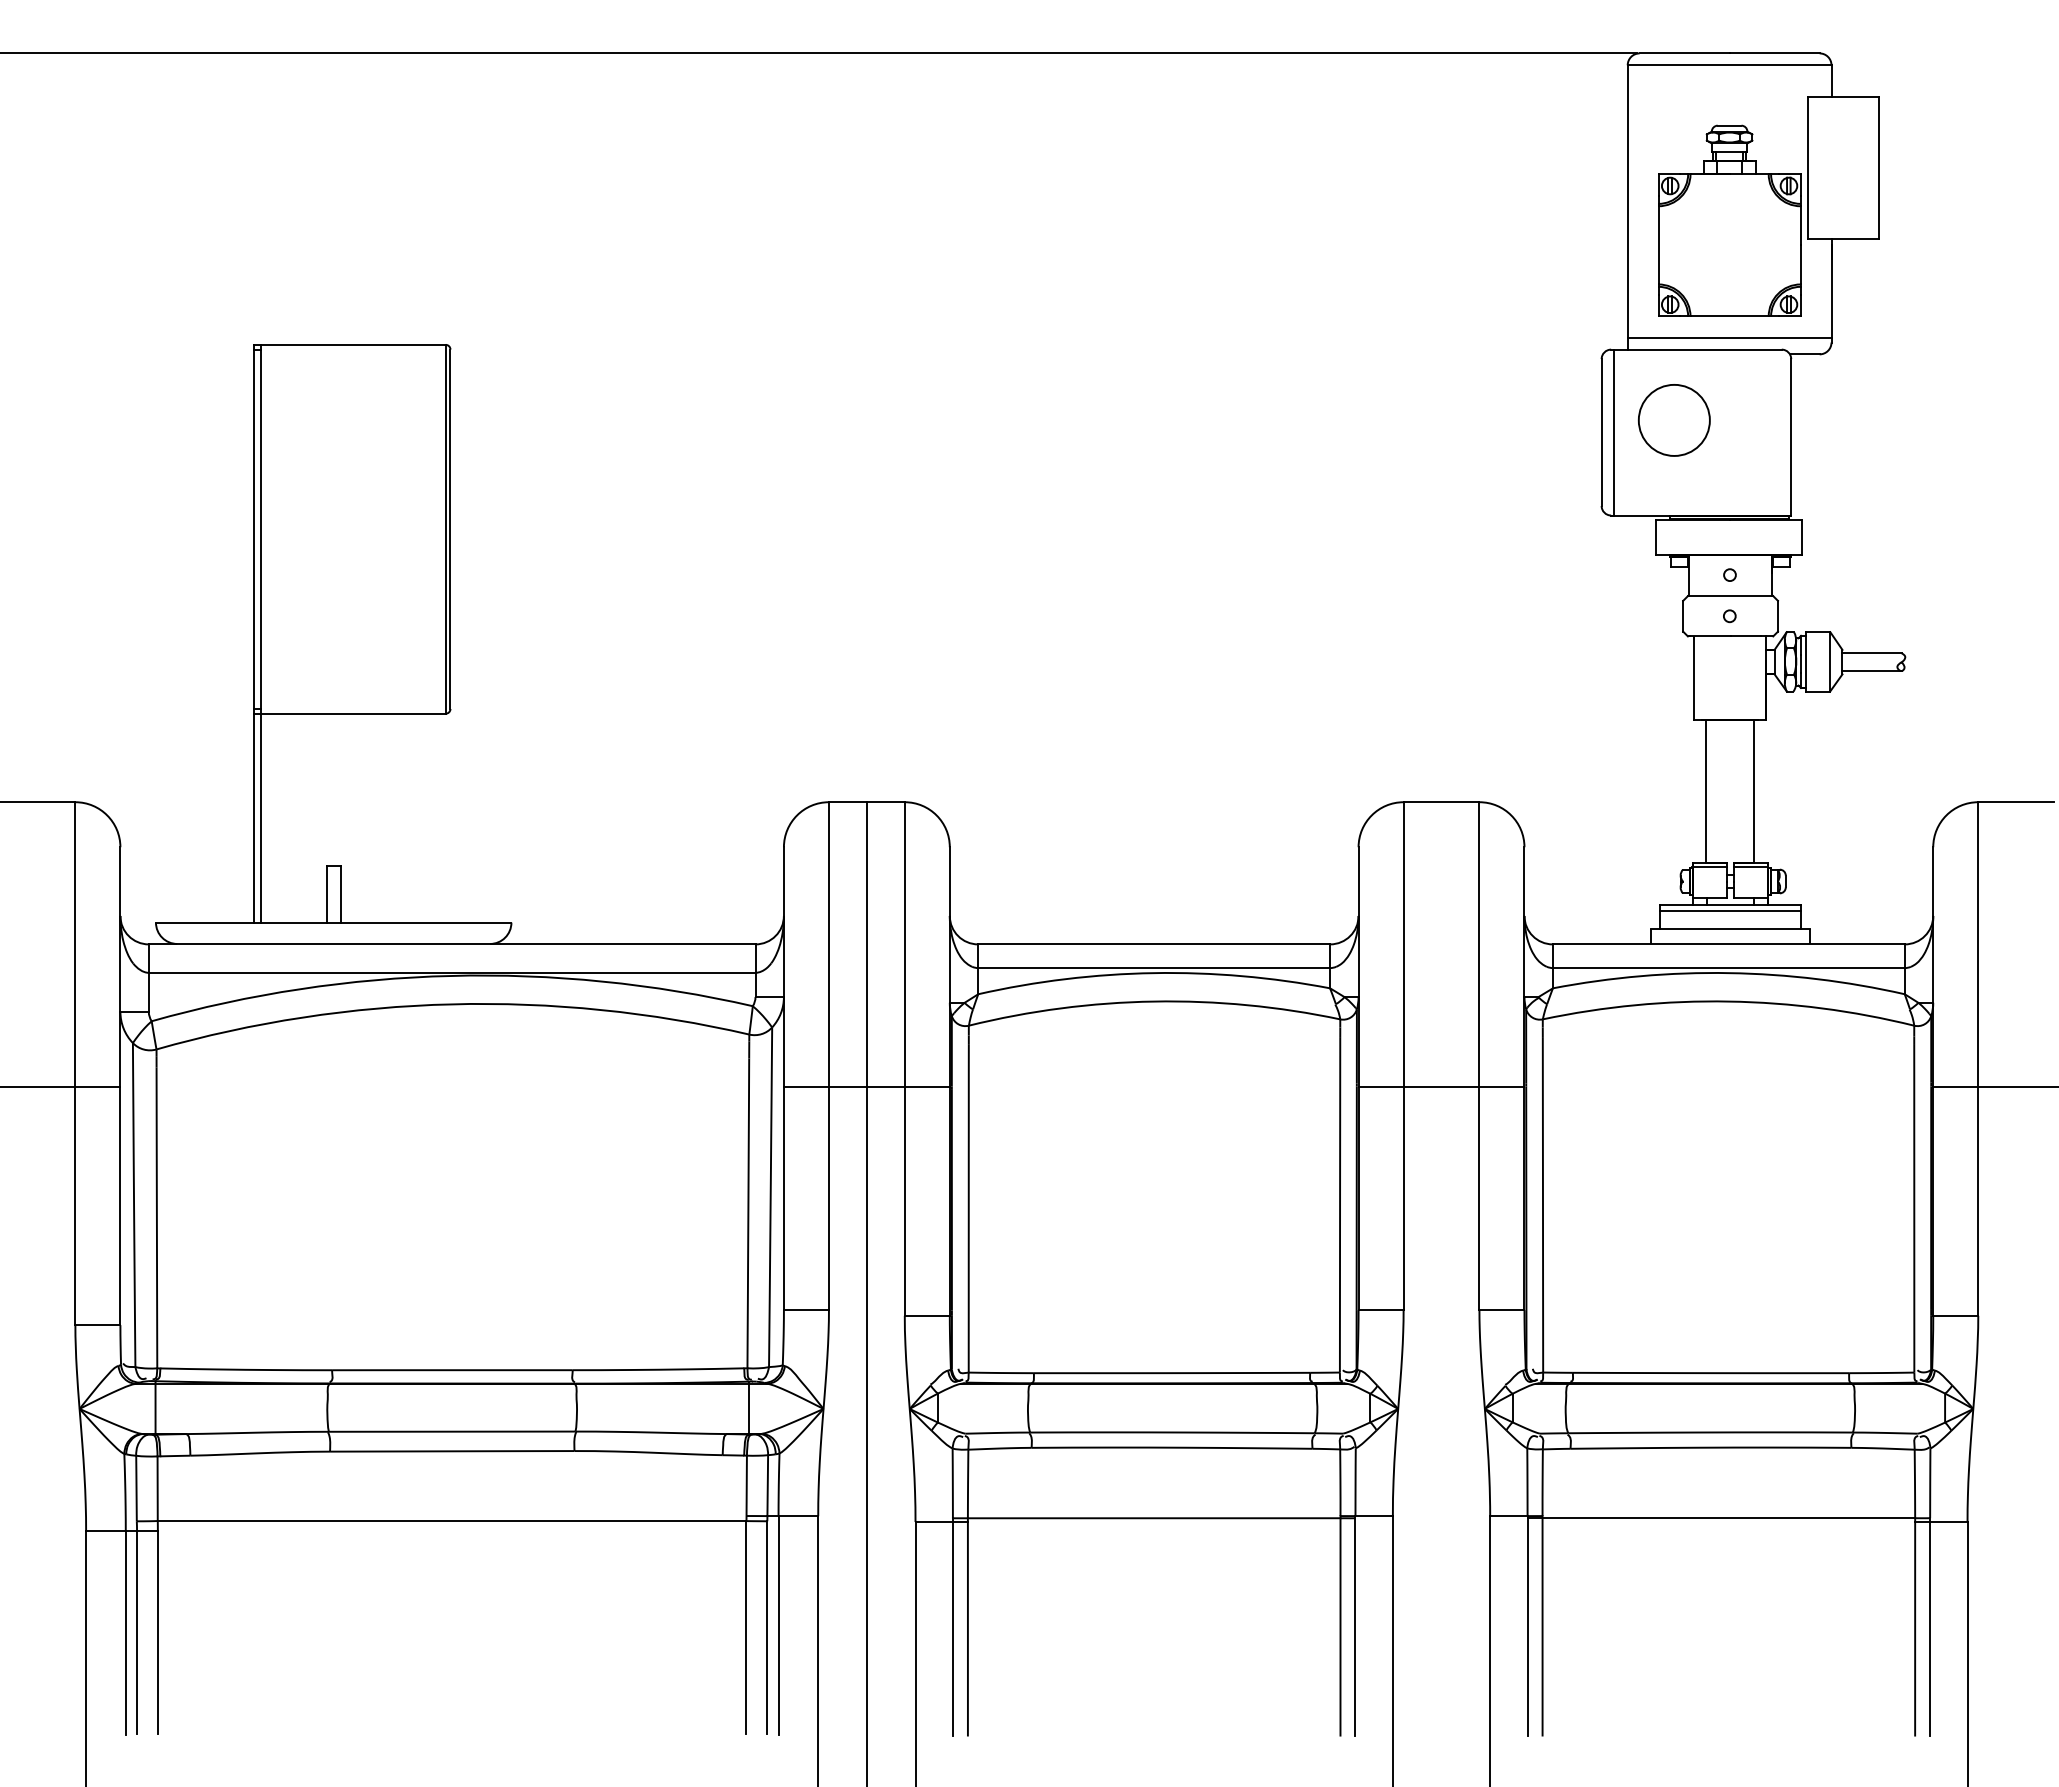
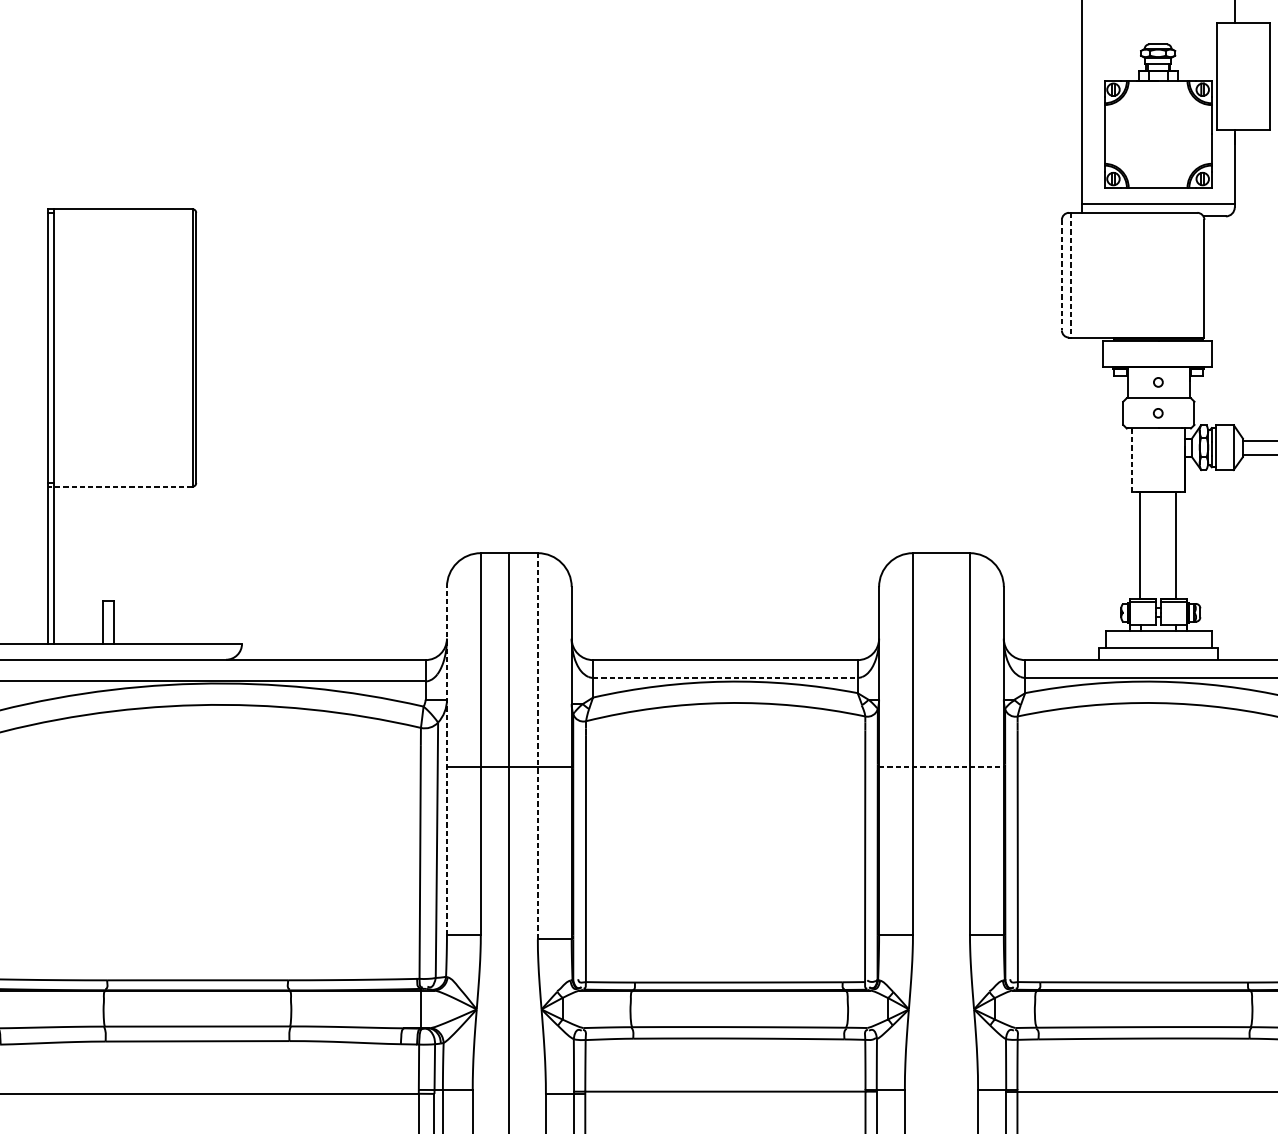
circle: (1673, 420) -> (1115, 266), removed
line: (1613, 432) -> (1070, 275), solid -> dashed
line: (1601, 433) -> (1061, 275), solid -> dashed
line: (1694, 678) -> (1131, 460), solid -> dashed
line: (349, 713) -> (120, 486), solid -> dashed
line: (1730, 910) -> (1158, 634), removed
line: (1154, 968) -> (725, 678), solid -> dashed
line: (904, 1059) -> (537, 746), solid -> dashed
line: (783, 1078) -> (446, 760), solid -> dashed
line: (1441, 1086) -> (941, 766), solid -> dashed

